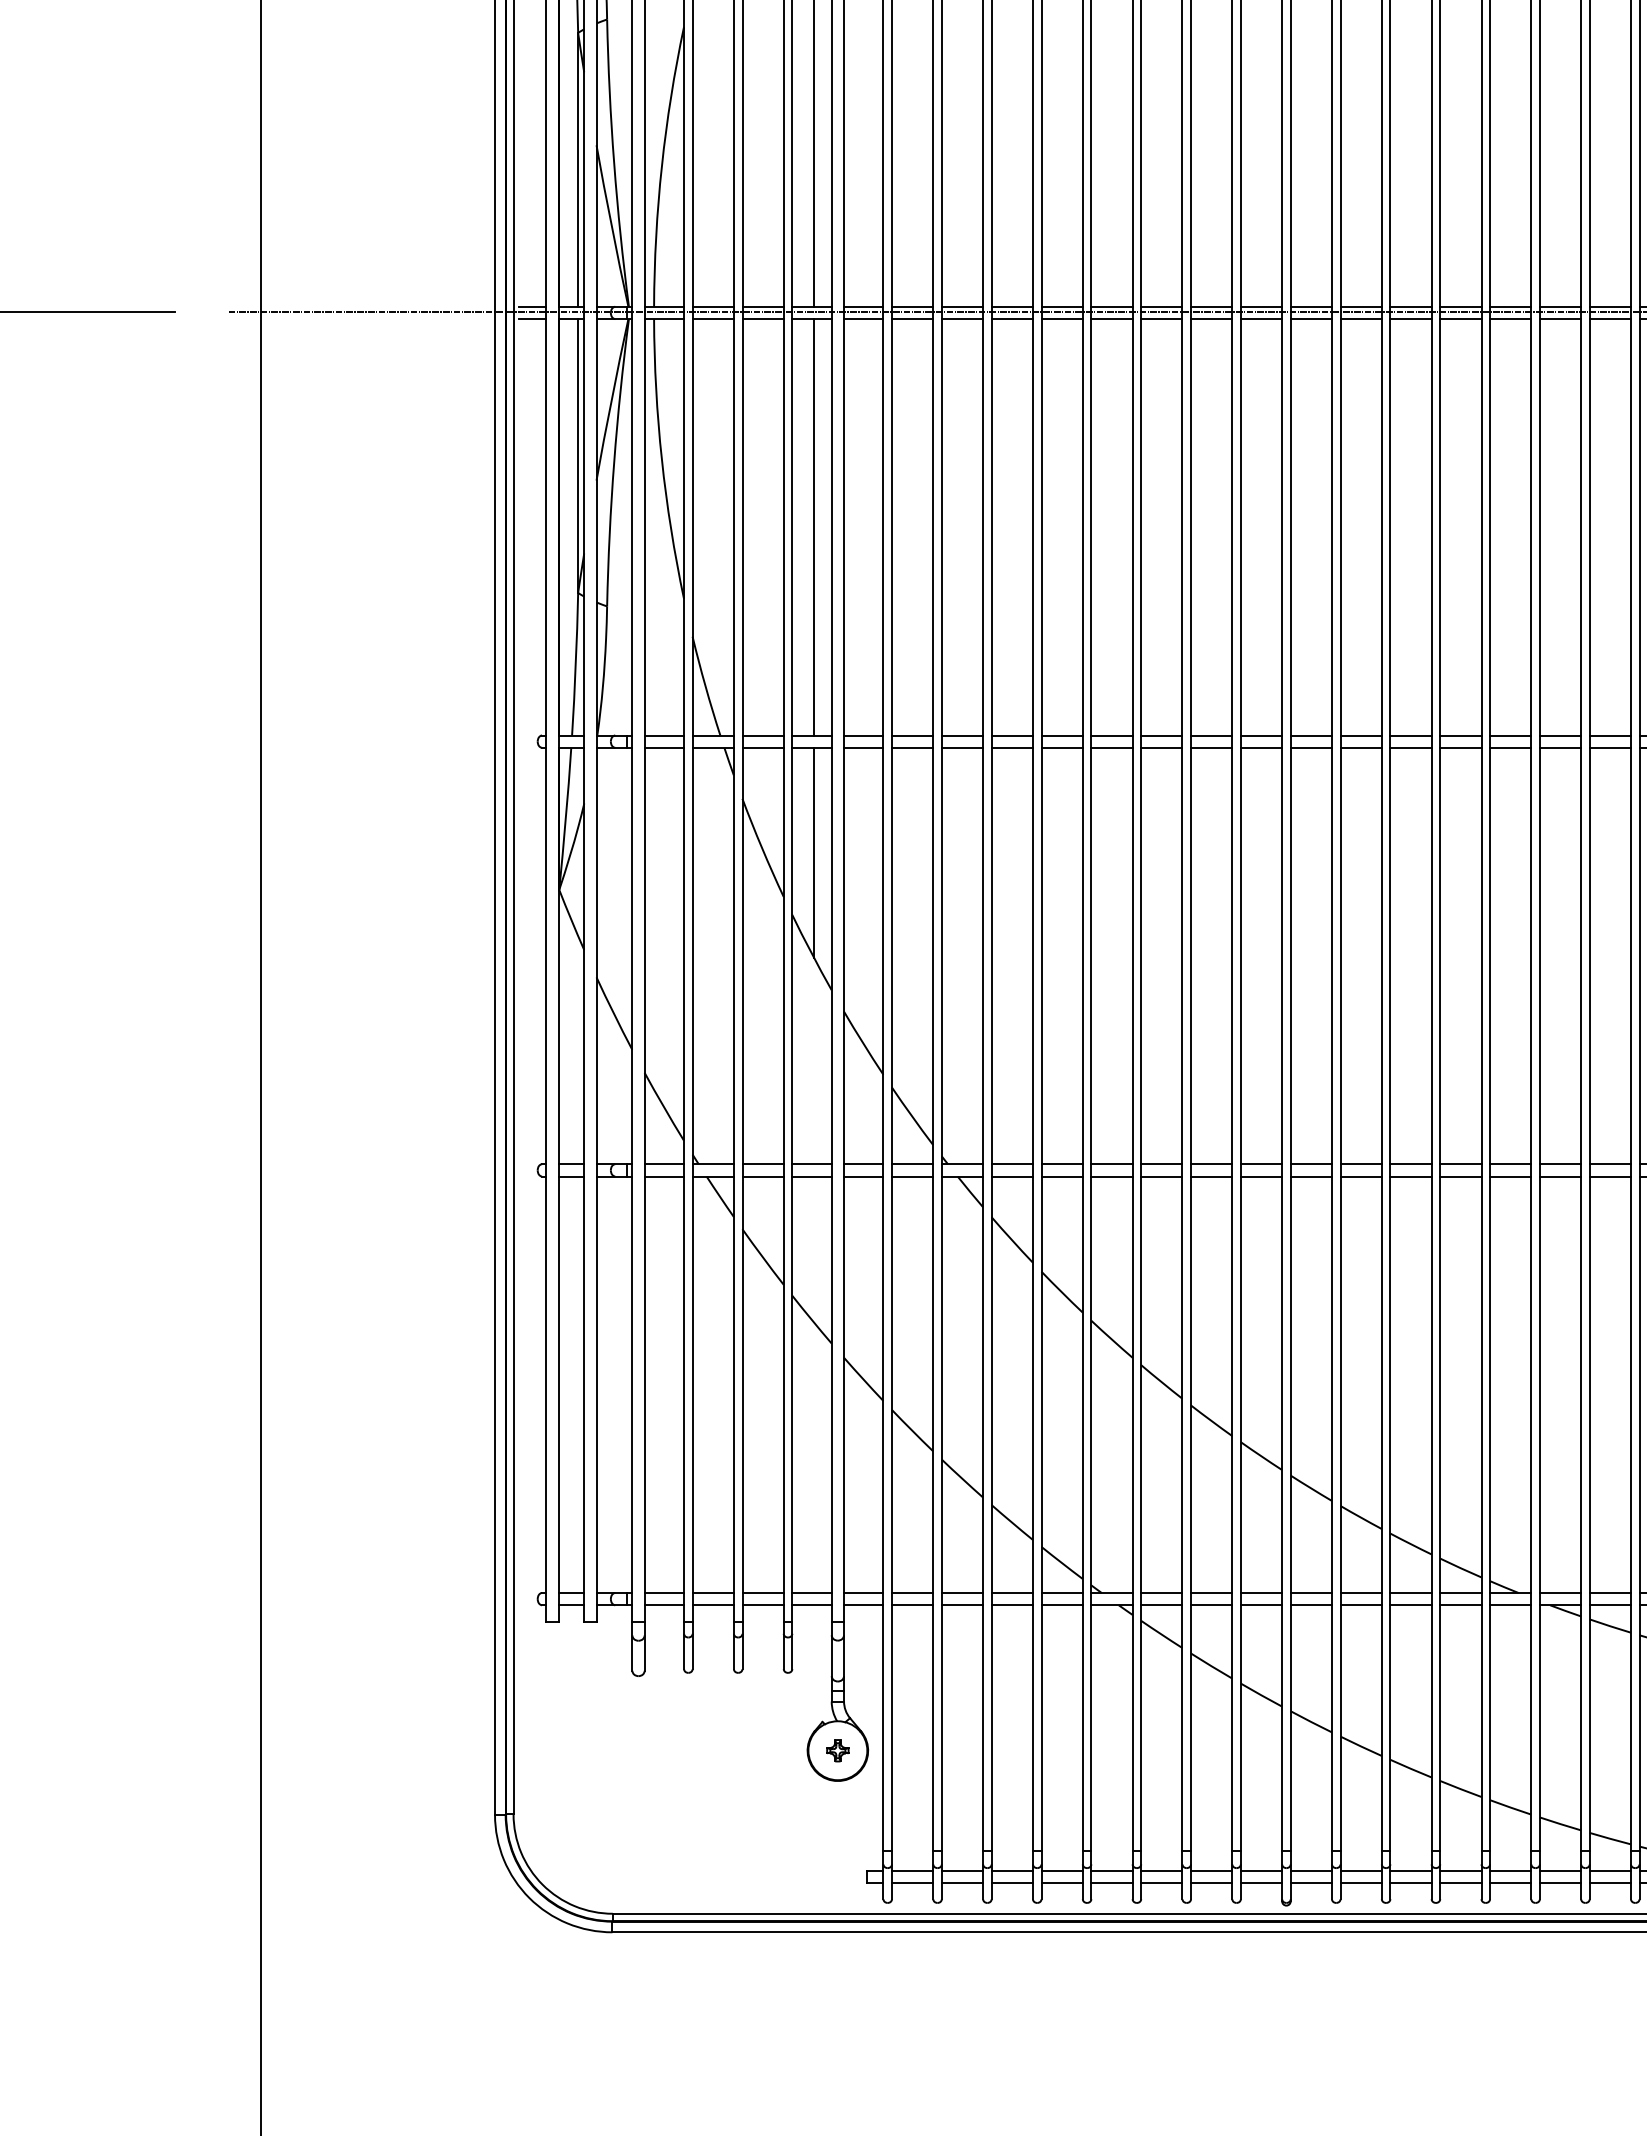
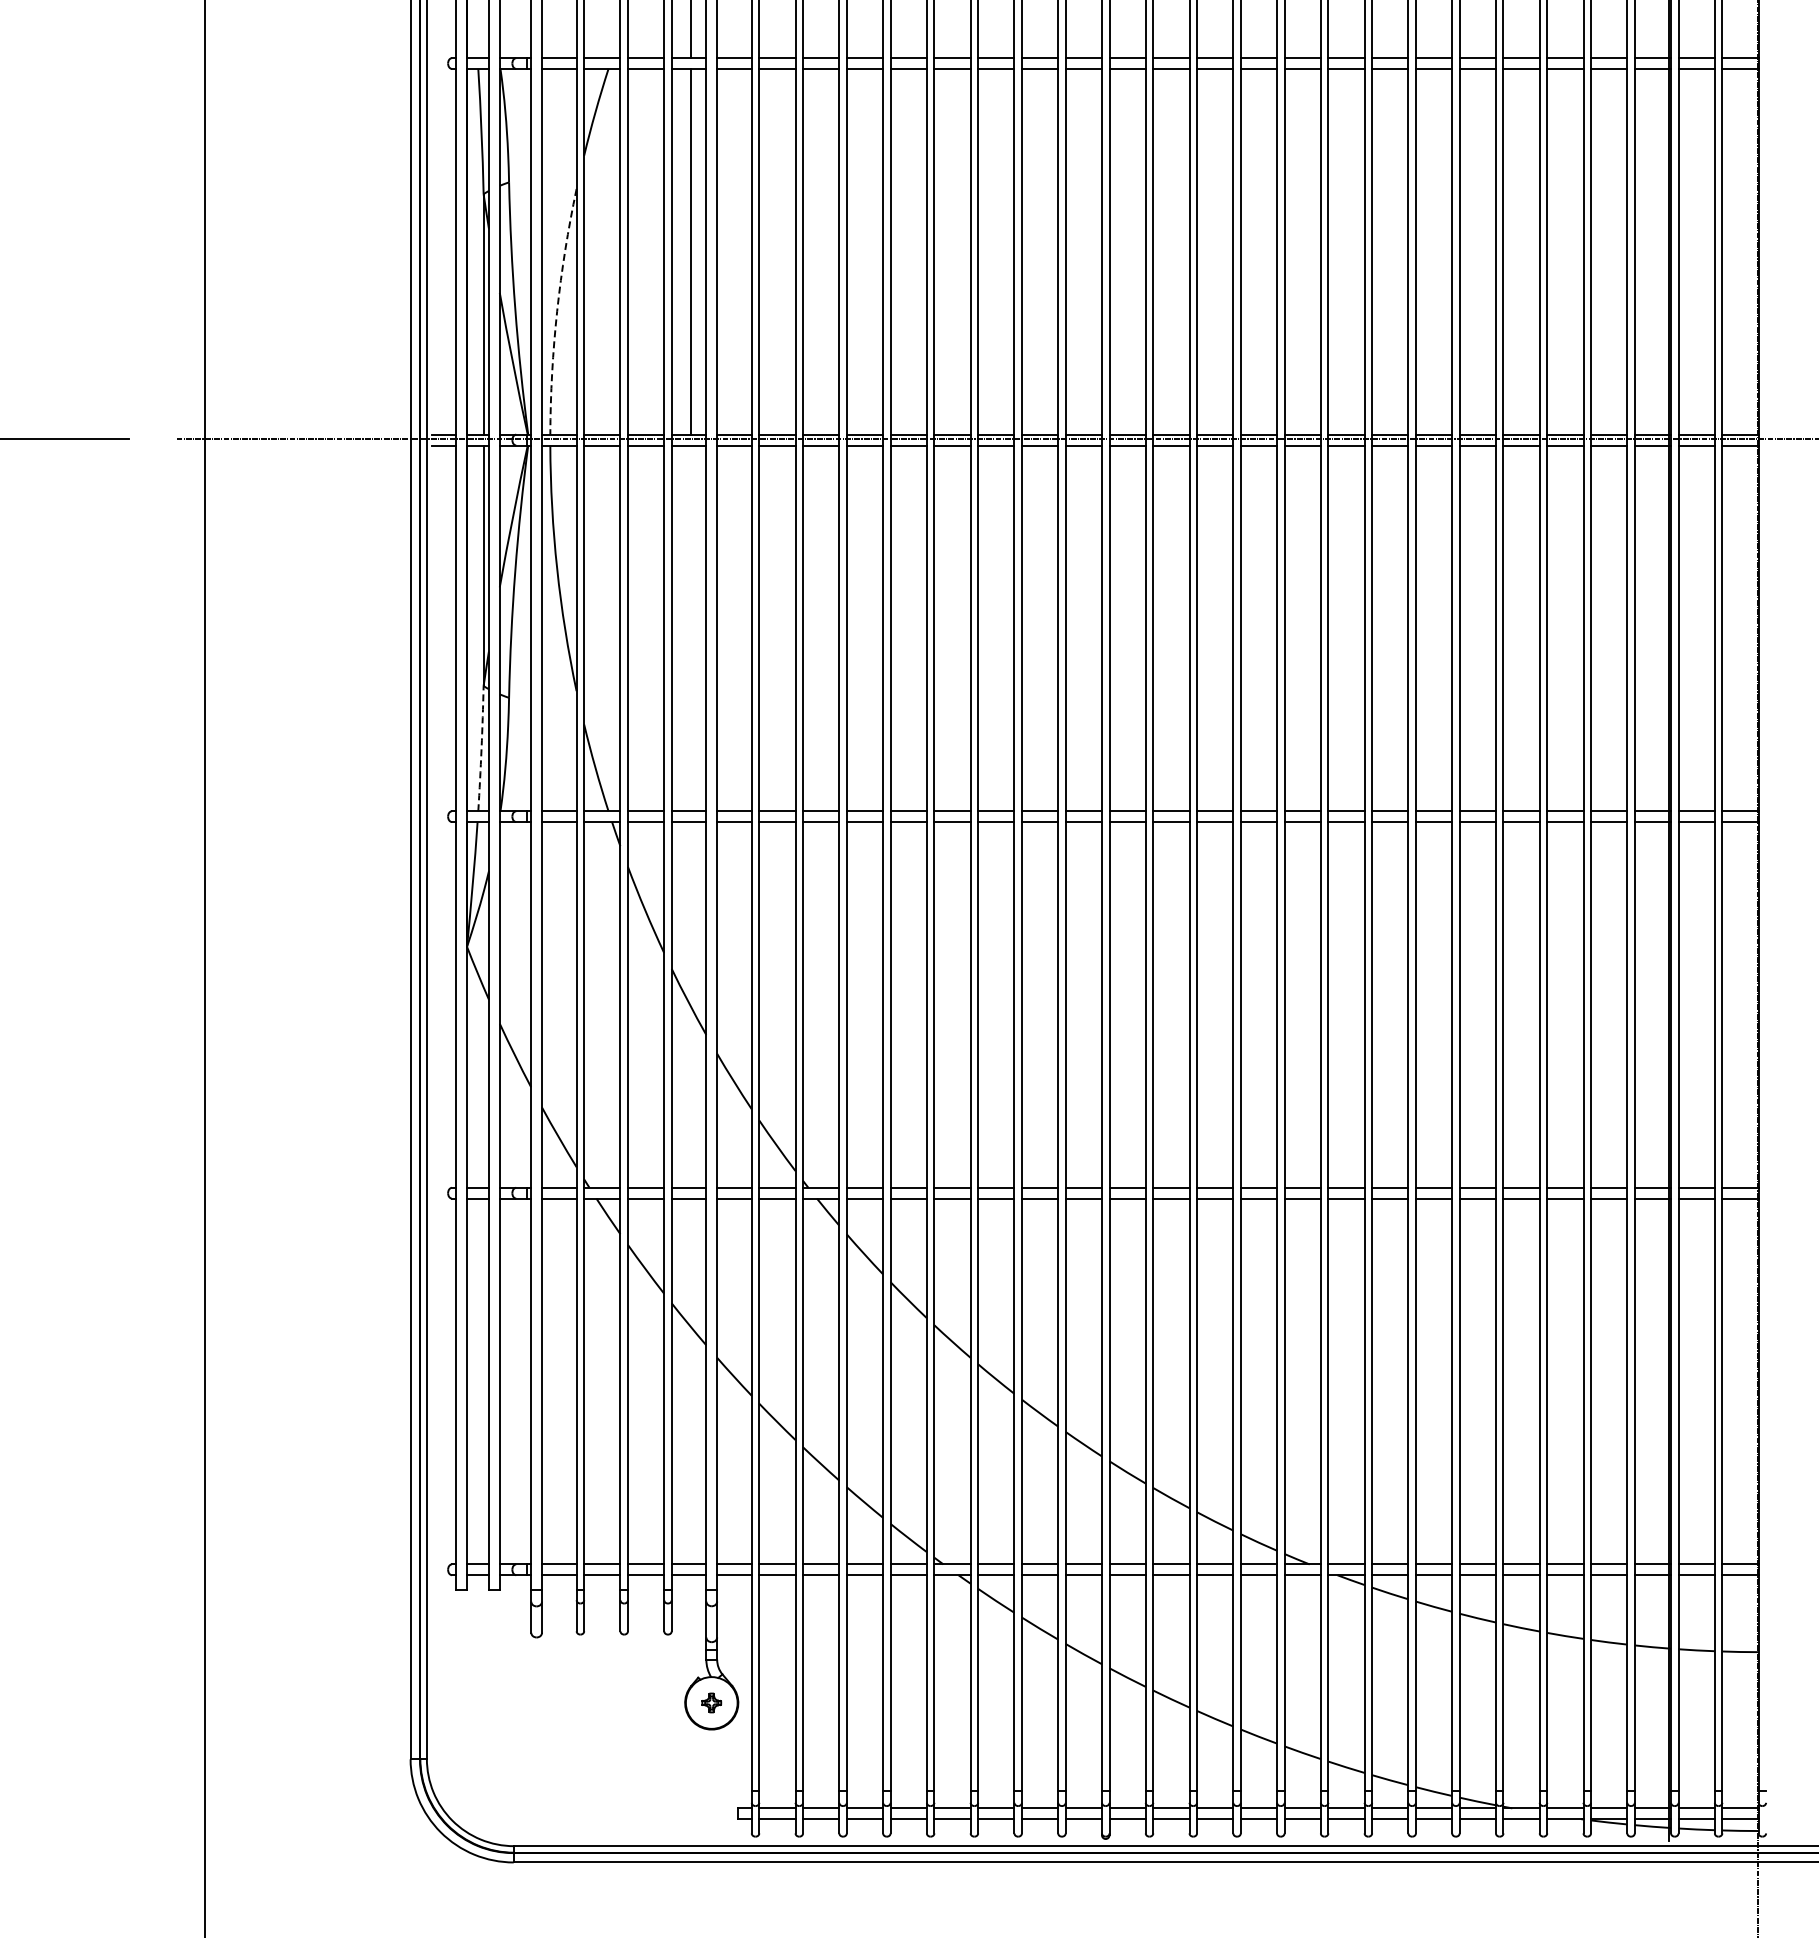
arc: (662, 166) -> (557, 311), solid -> dashed
line: (813, 527) -> (690, 628), removed
arc: (575, 664) -> (481, 748), solid -> dashed
line: (813, 853) -> (690, 914), removed

